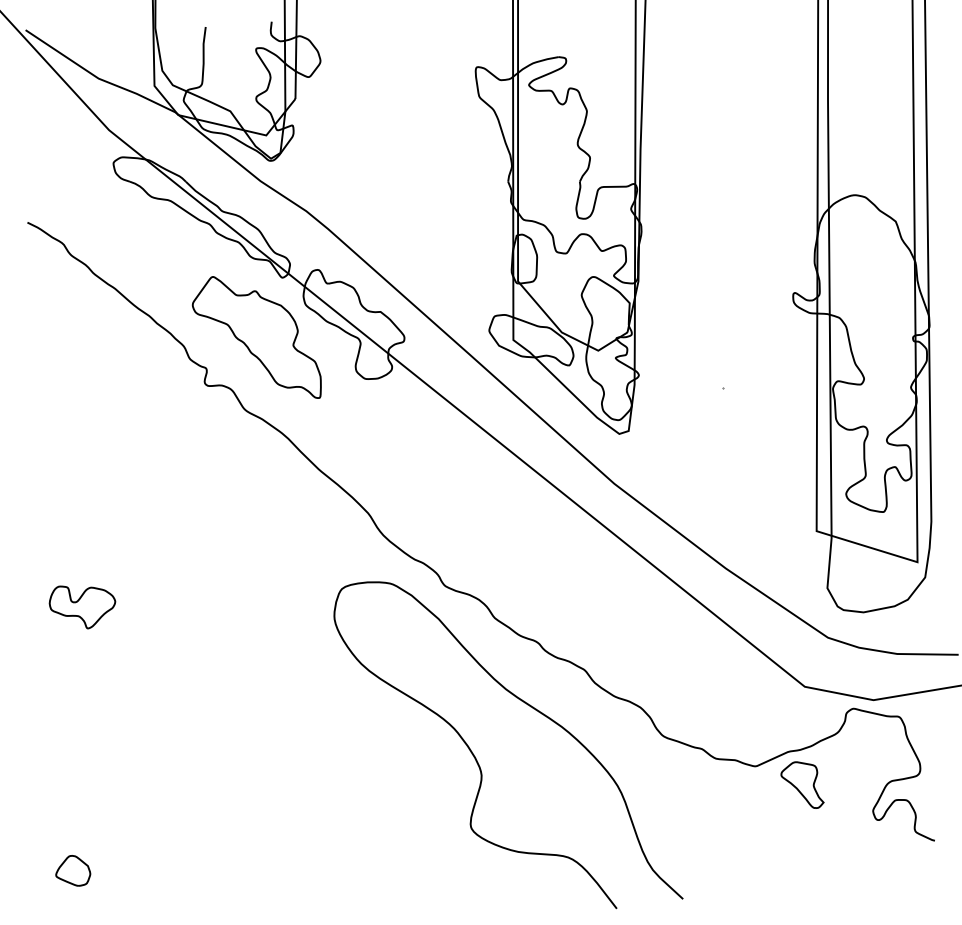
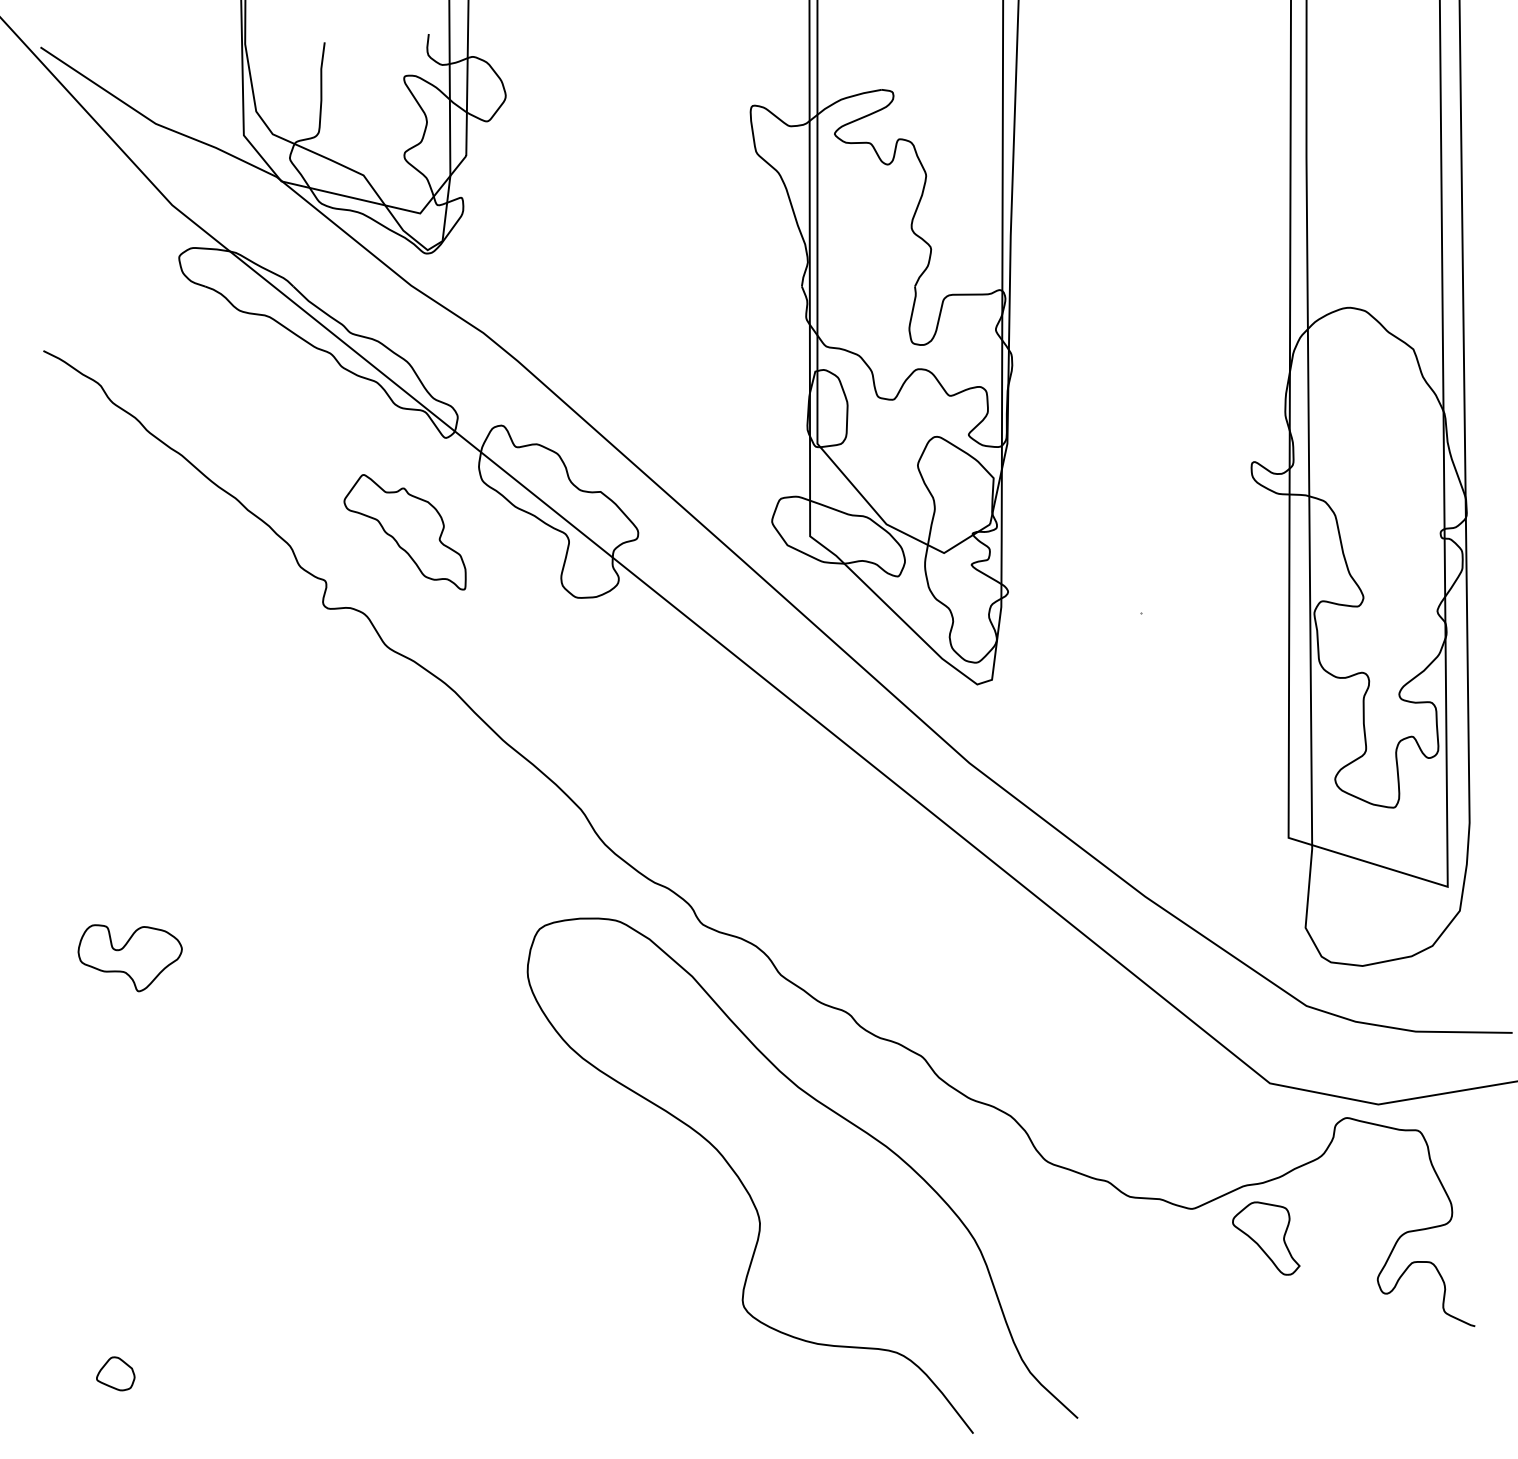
part: (256, 337) -> (404, 532), size x0.6
part: (73, 870) -> (116, 1373), size x0.7

